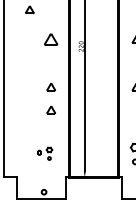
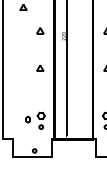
part: (51, 39) -> (40, 30), size x0.62
part: (51, 108) -> (40, 85), removed
part: (45, 153) -> (35, 120), size x1.67

